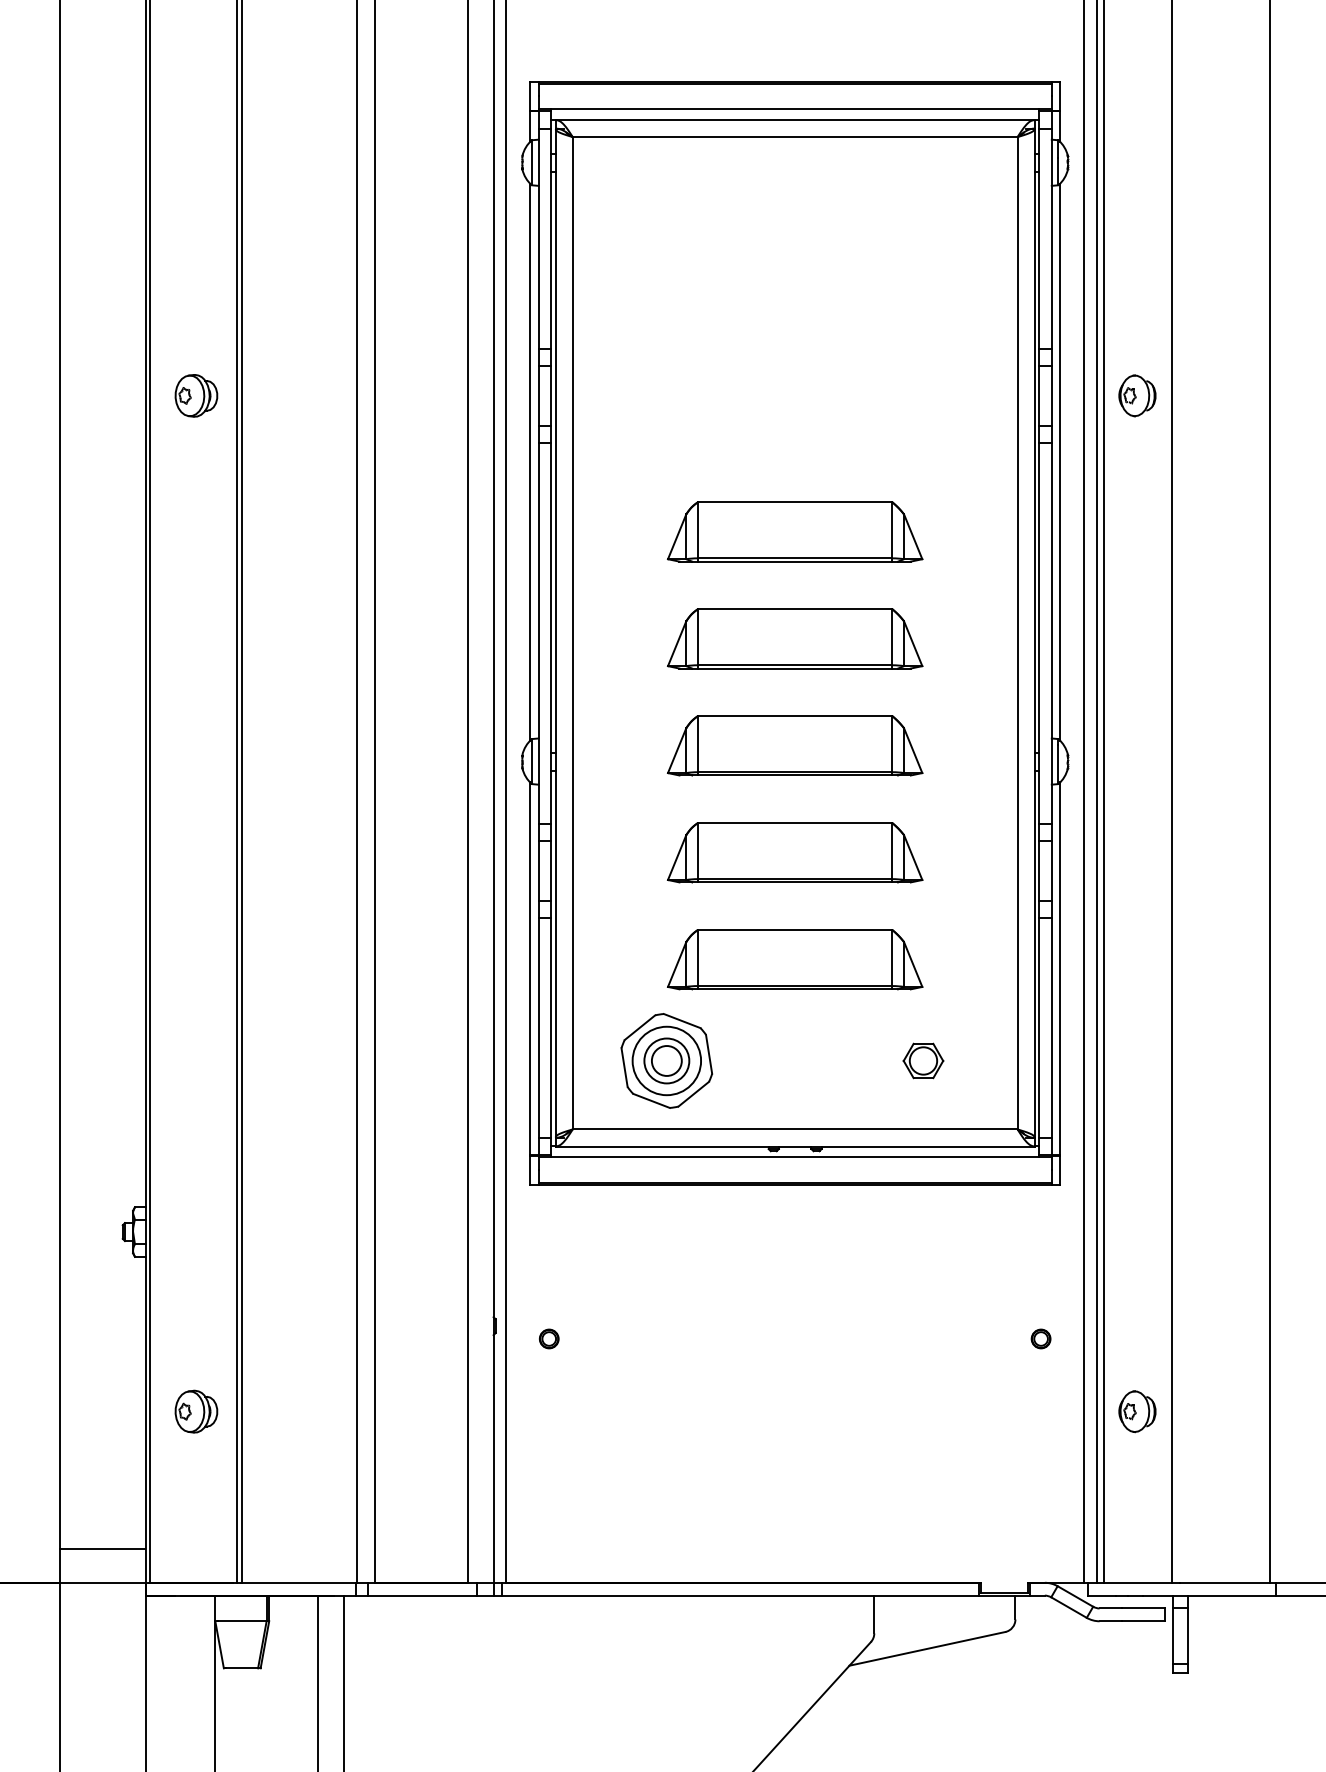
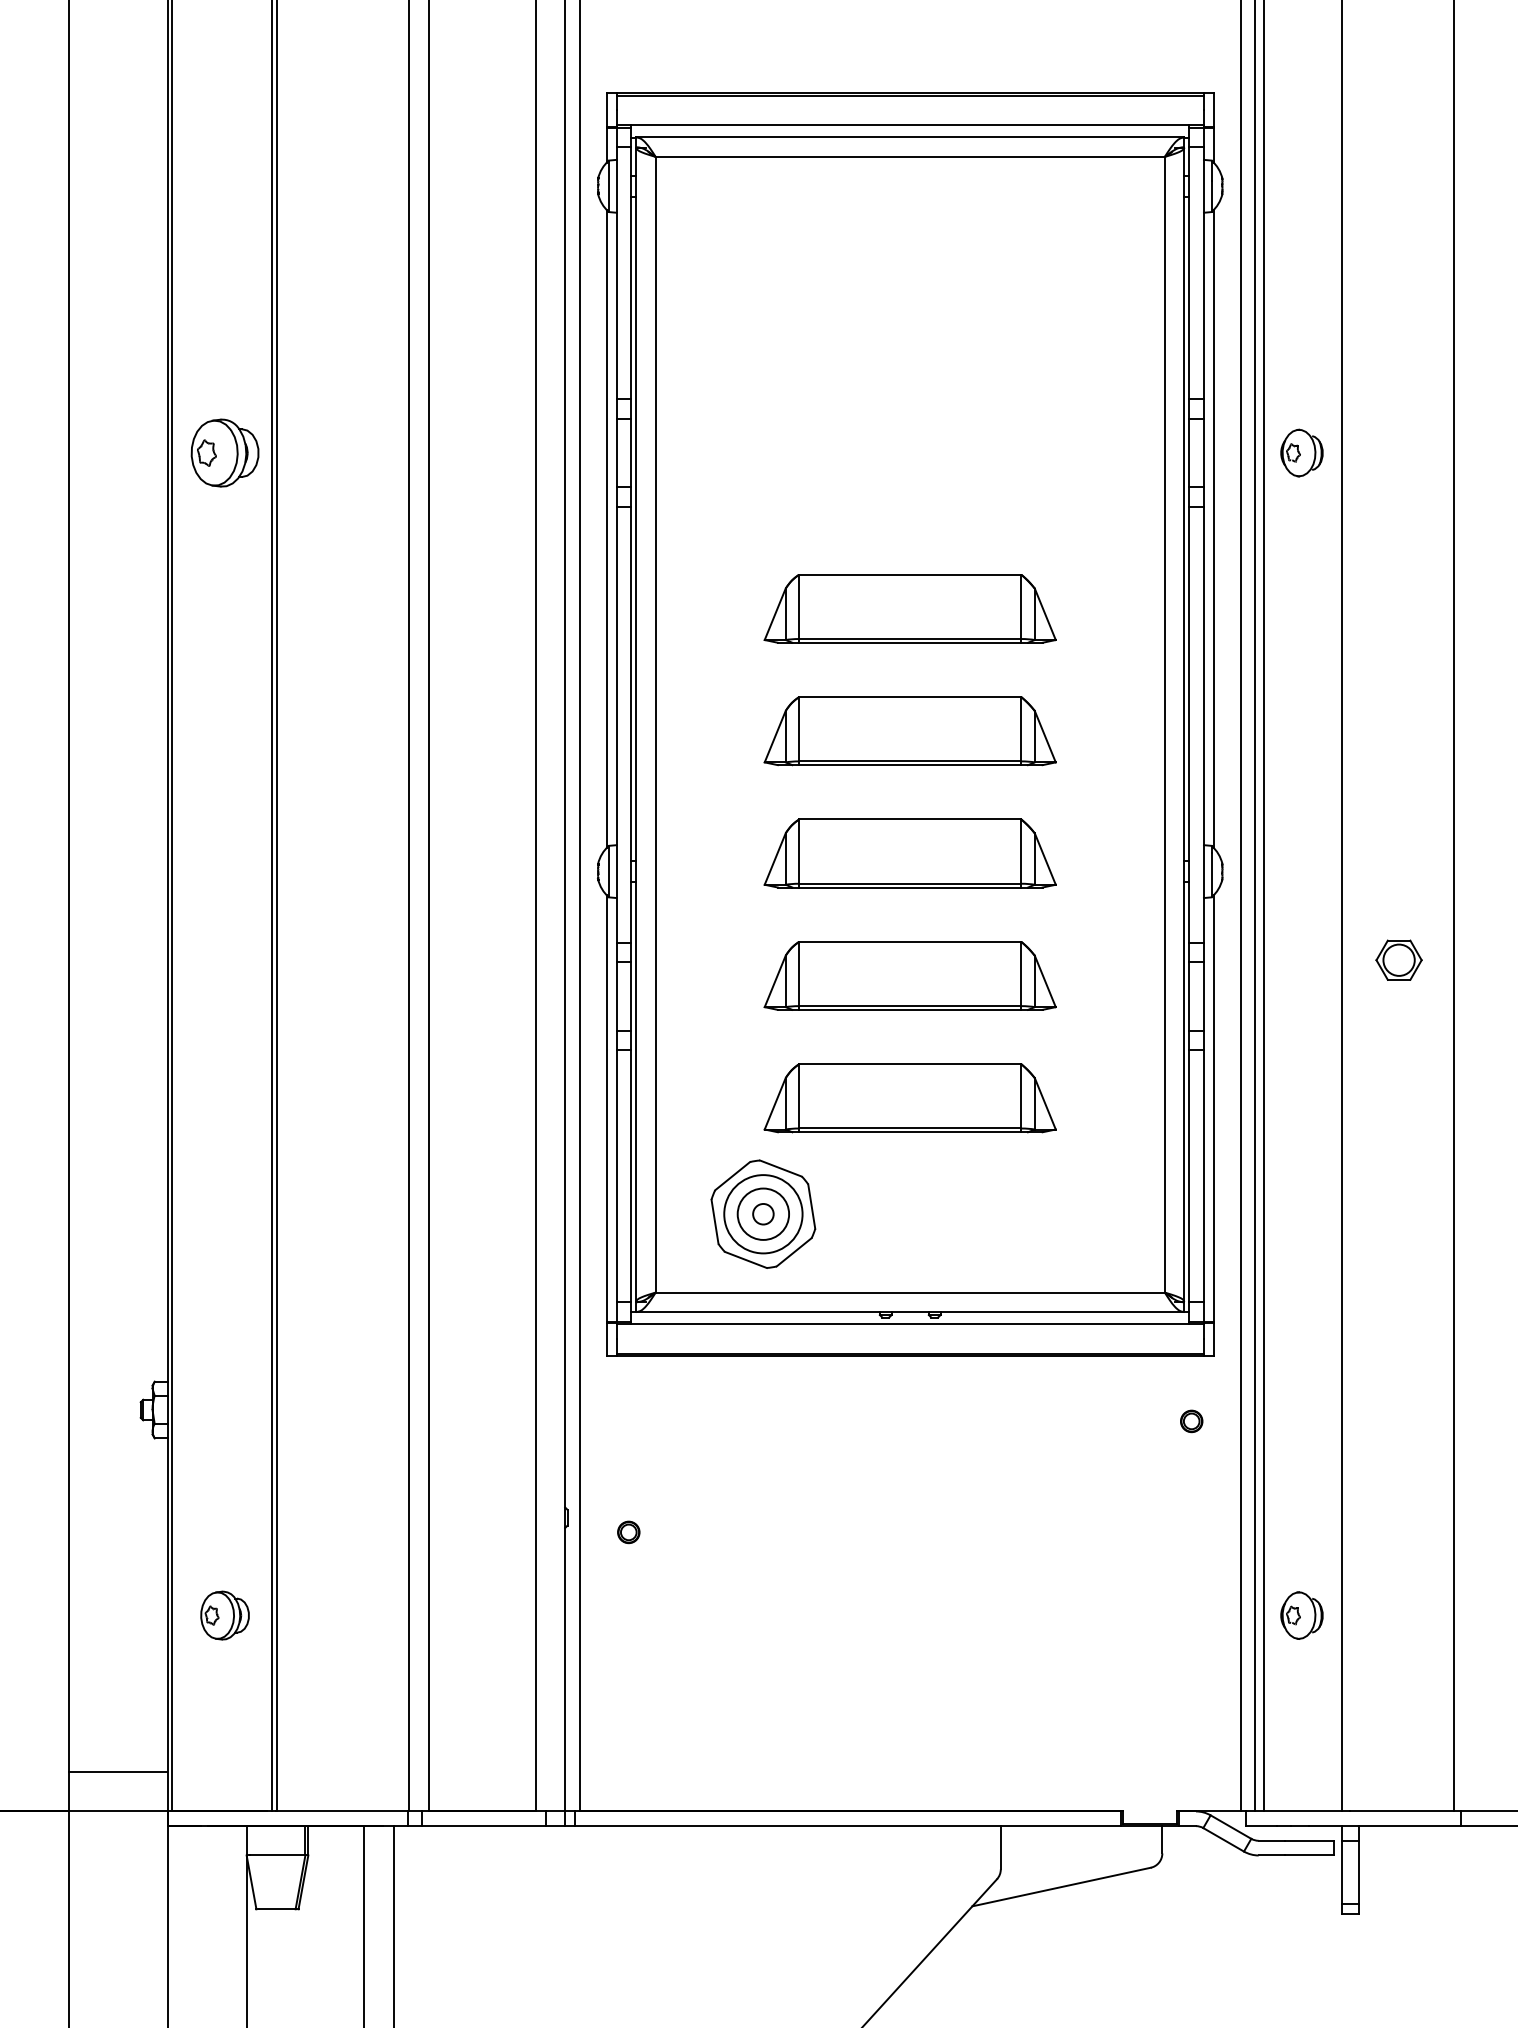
part: (195, 395) -> (224, 452), size x1.4
part: (922, 1060) -> (1398, 959), moved
circle: (666, 1061) -> (763, 1214), size x0.6
part: (1040, 1339) -> (1191, 1421), moved

